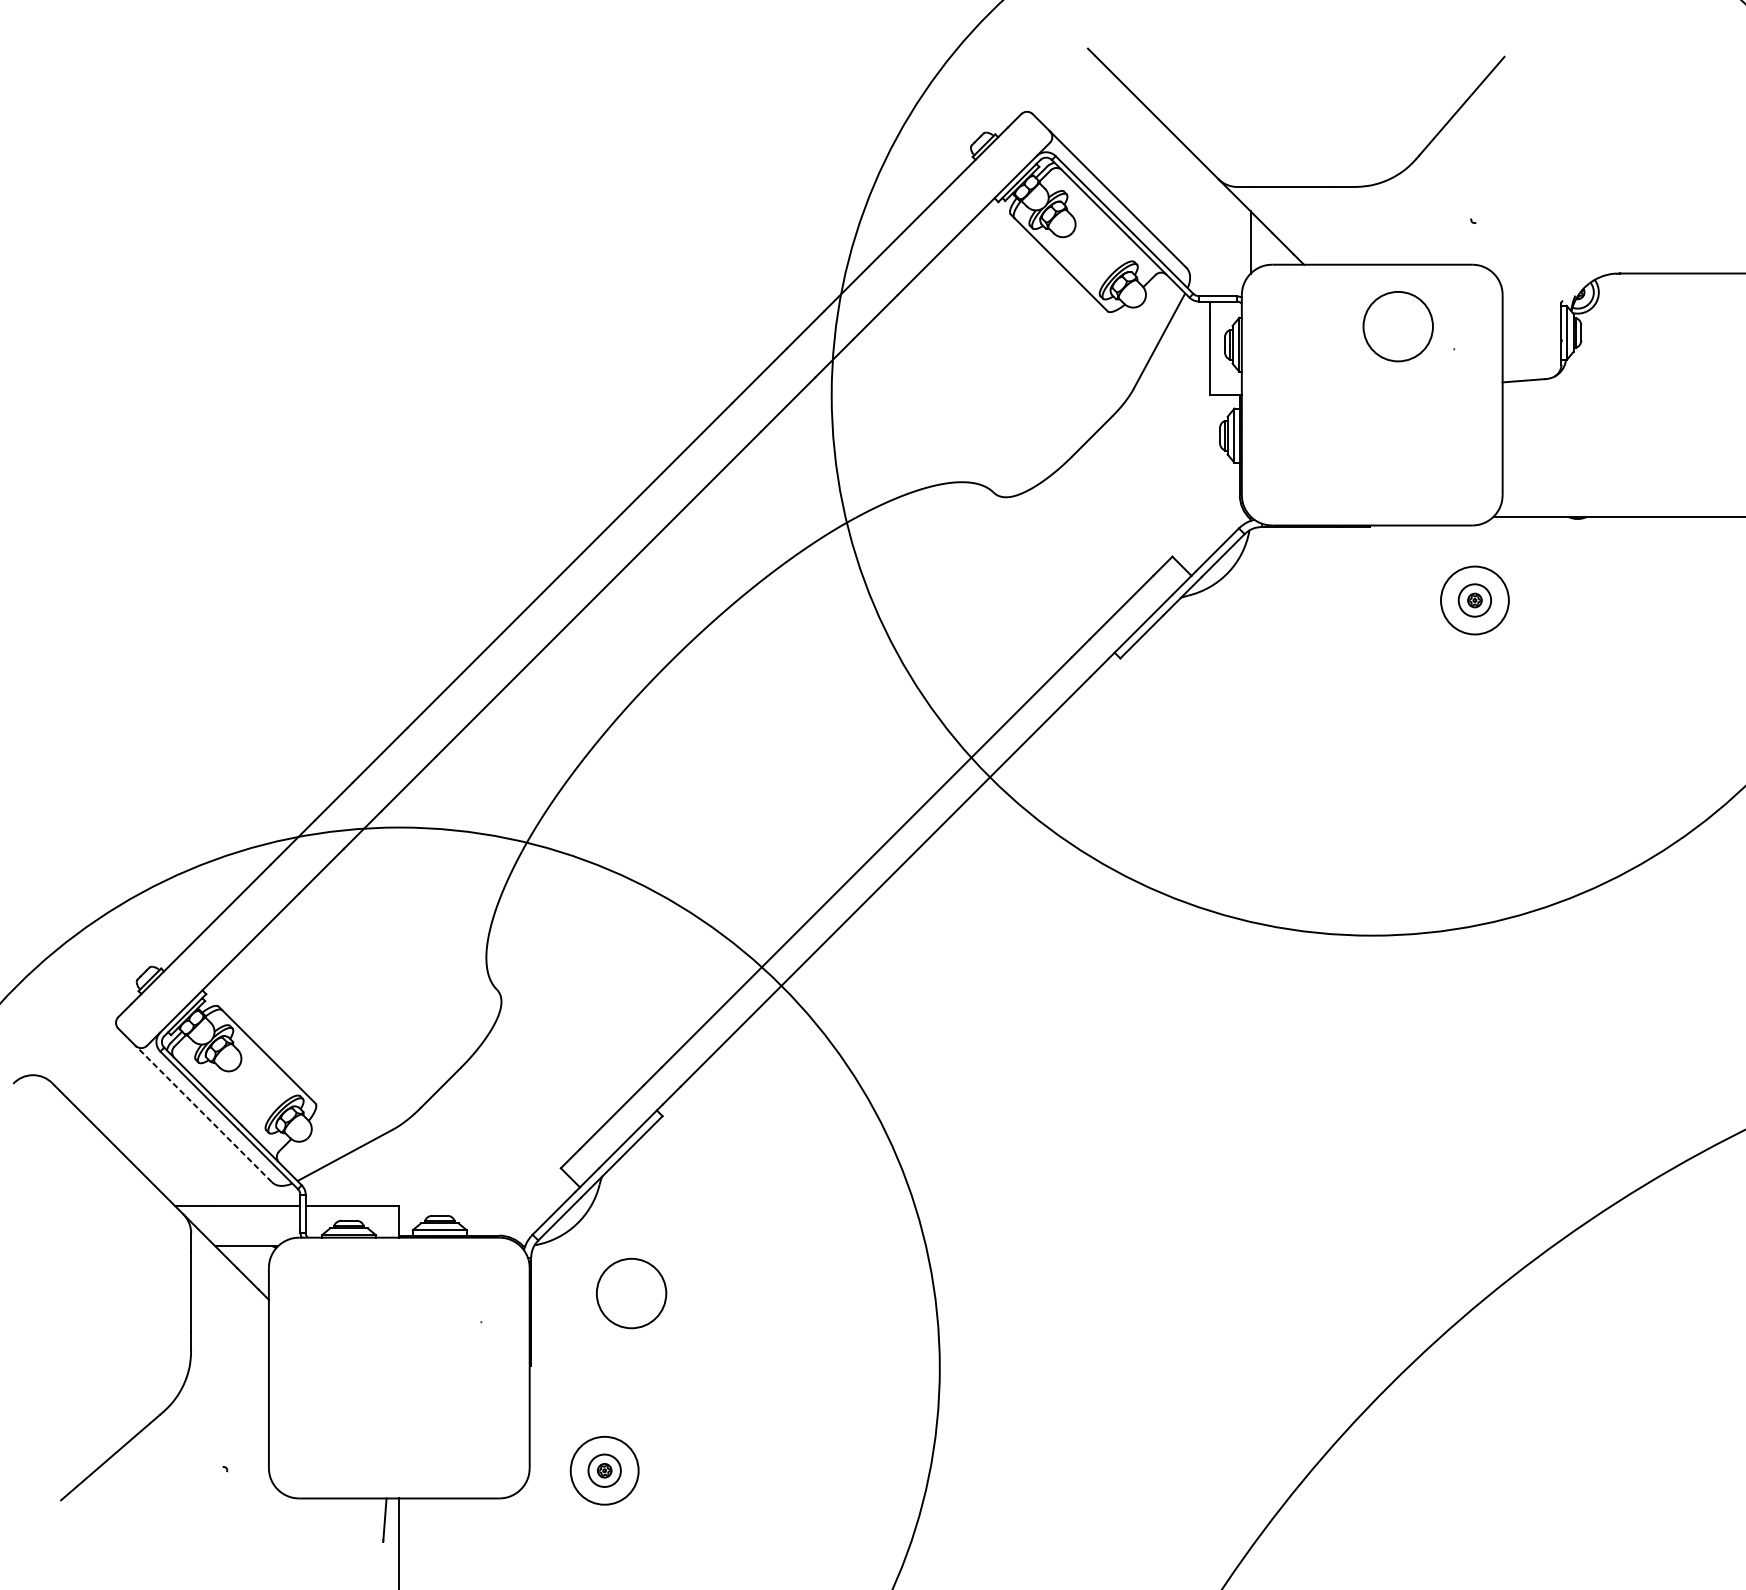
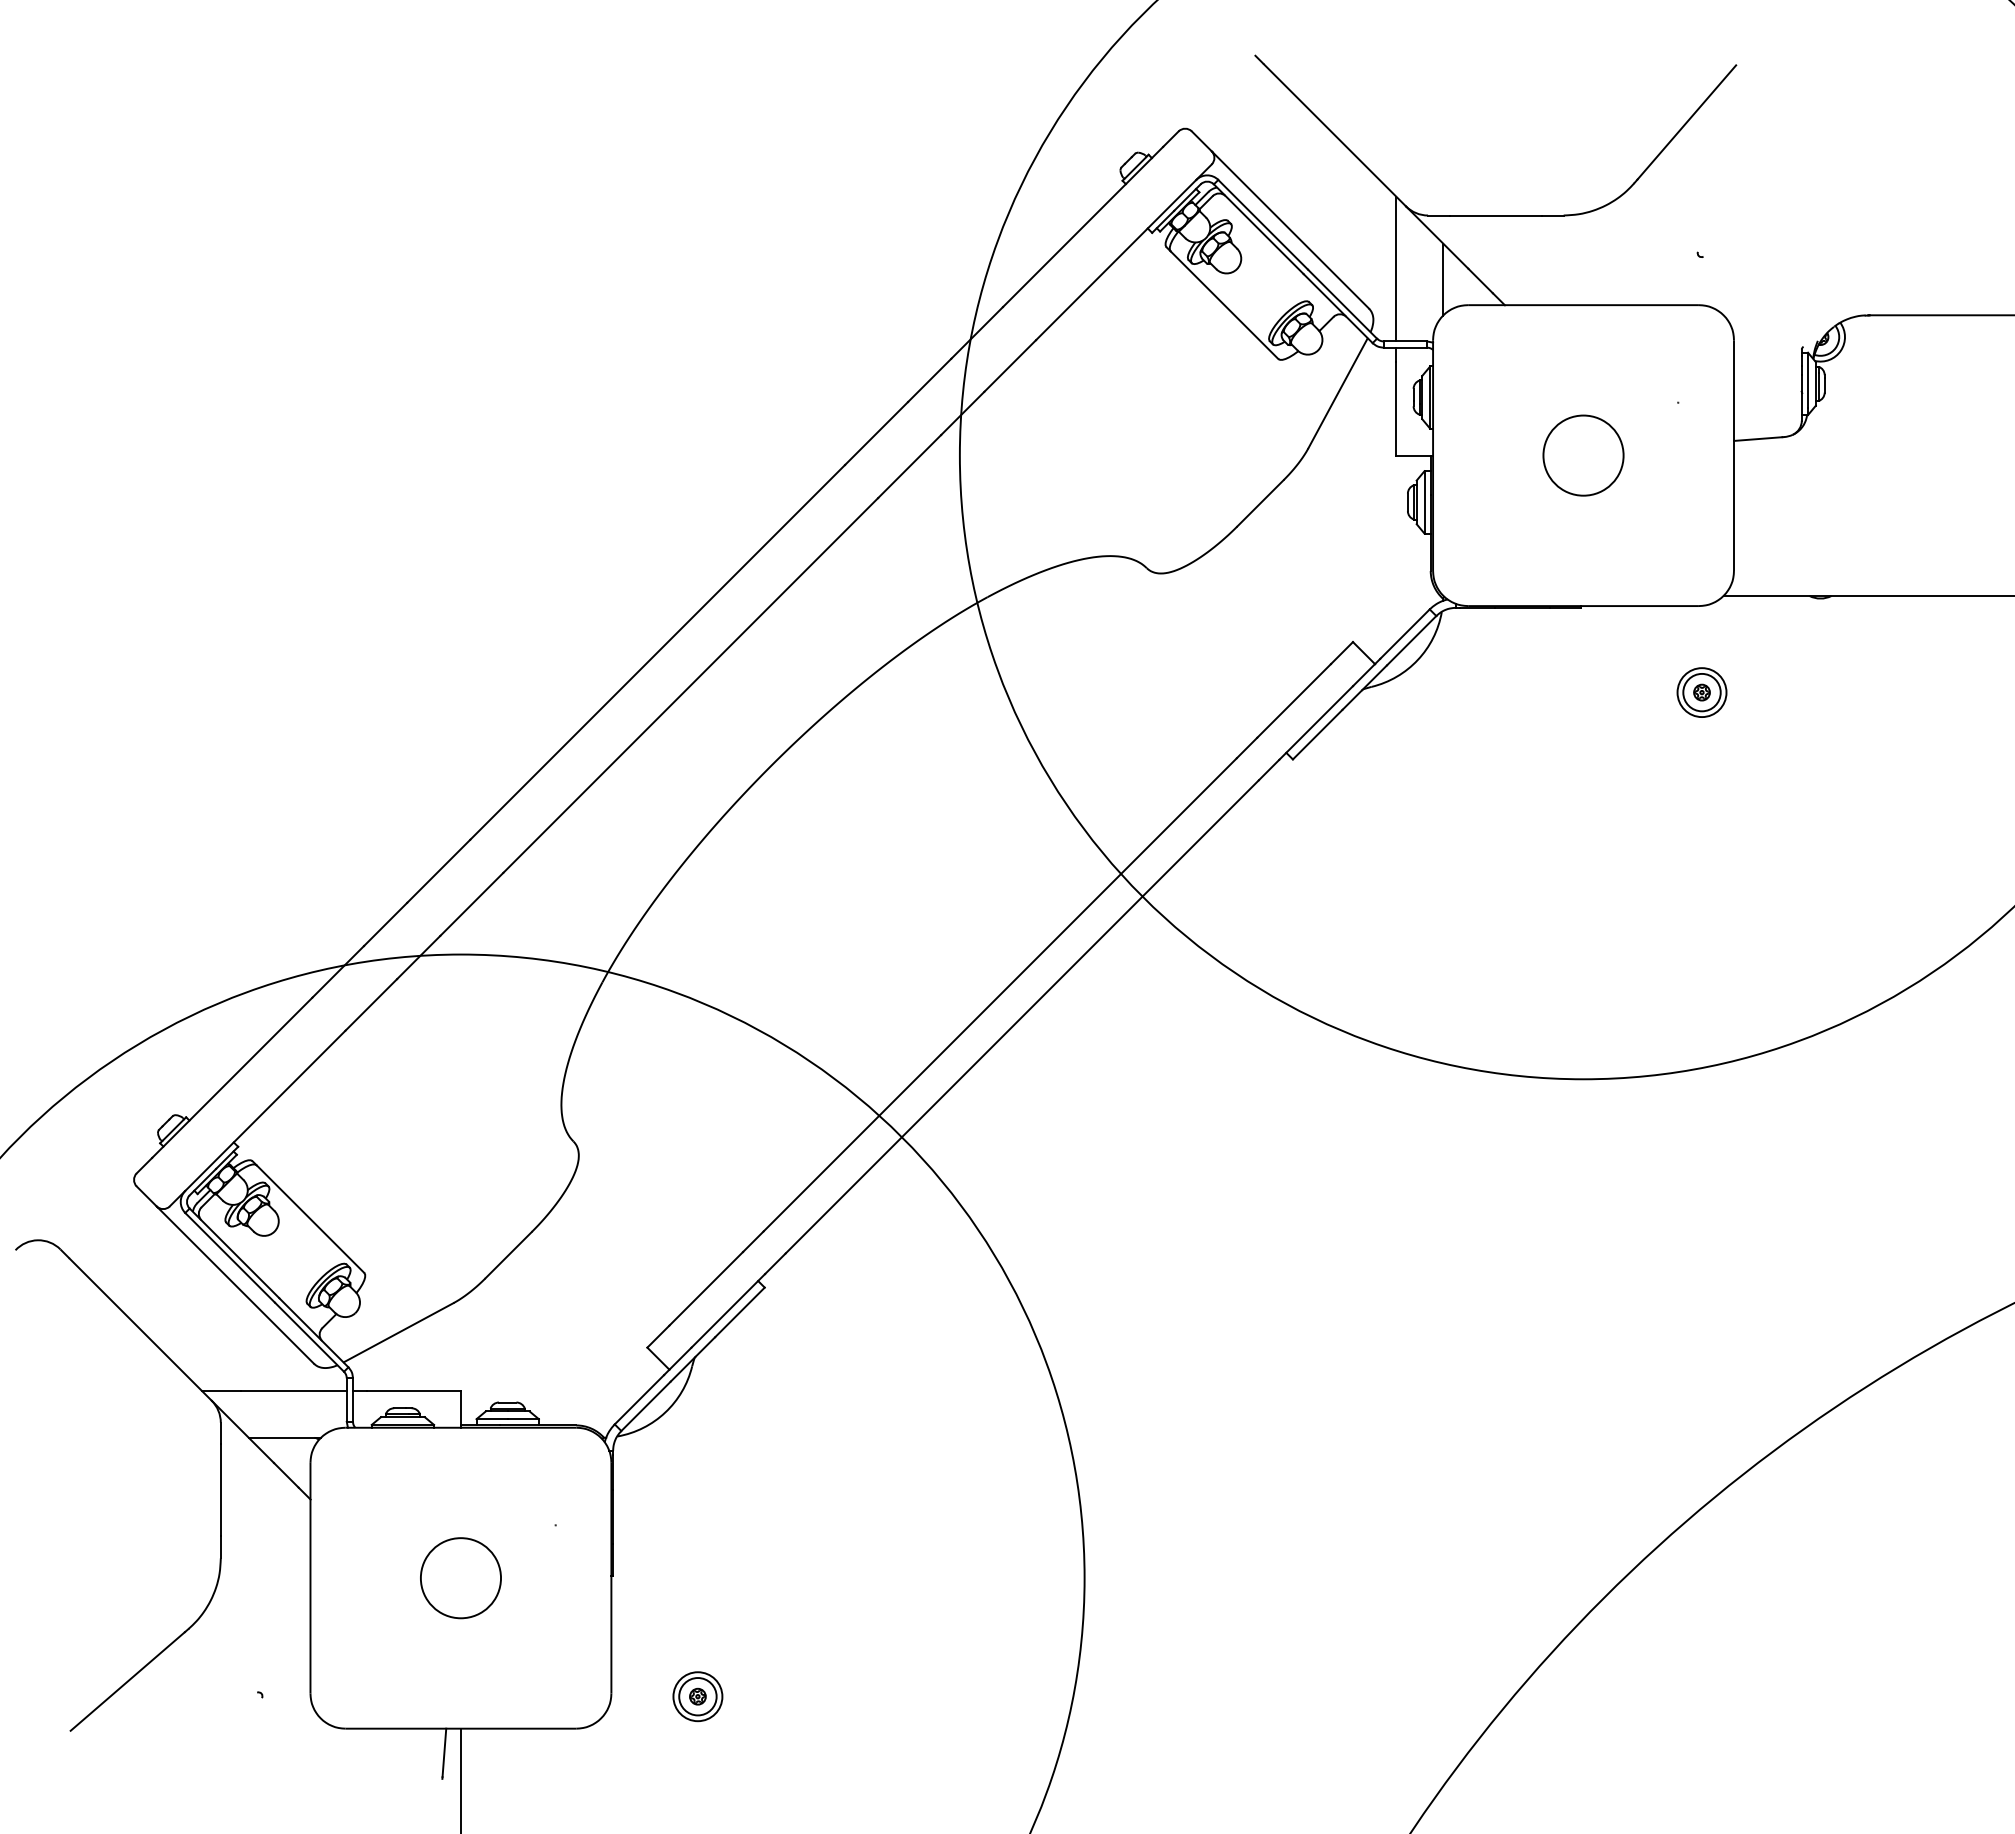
line: (1210, 232) -> (1396, 268), added
circle: (1398, 326) -> (1583, 455), moved
circle: (1474, 600) -> (1701, 692), size x0.62
line: (203, 1114) -> (235, 1285), dashed -> solid
circle: (631, 1293) -> (460, 1578), moved
circle: (604, 1470) -> (697, 1696), size x0.62

